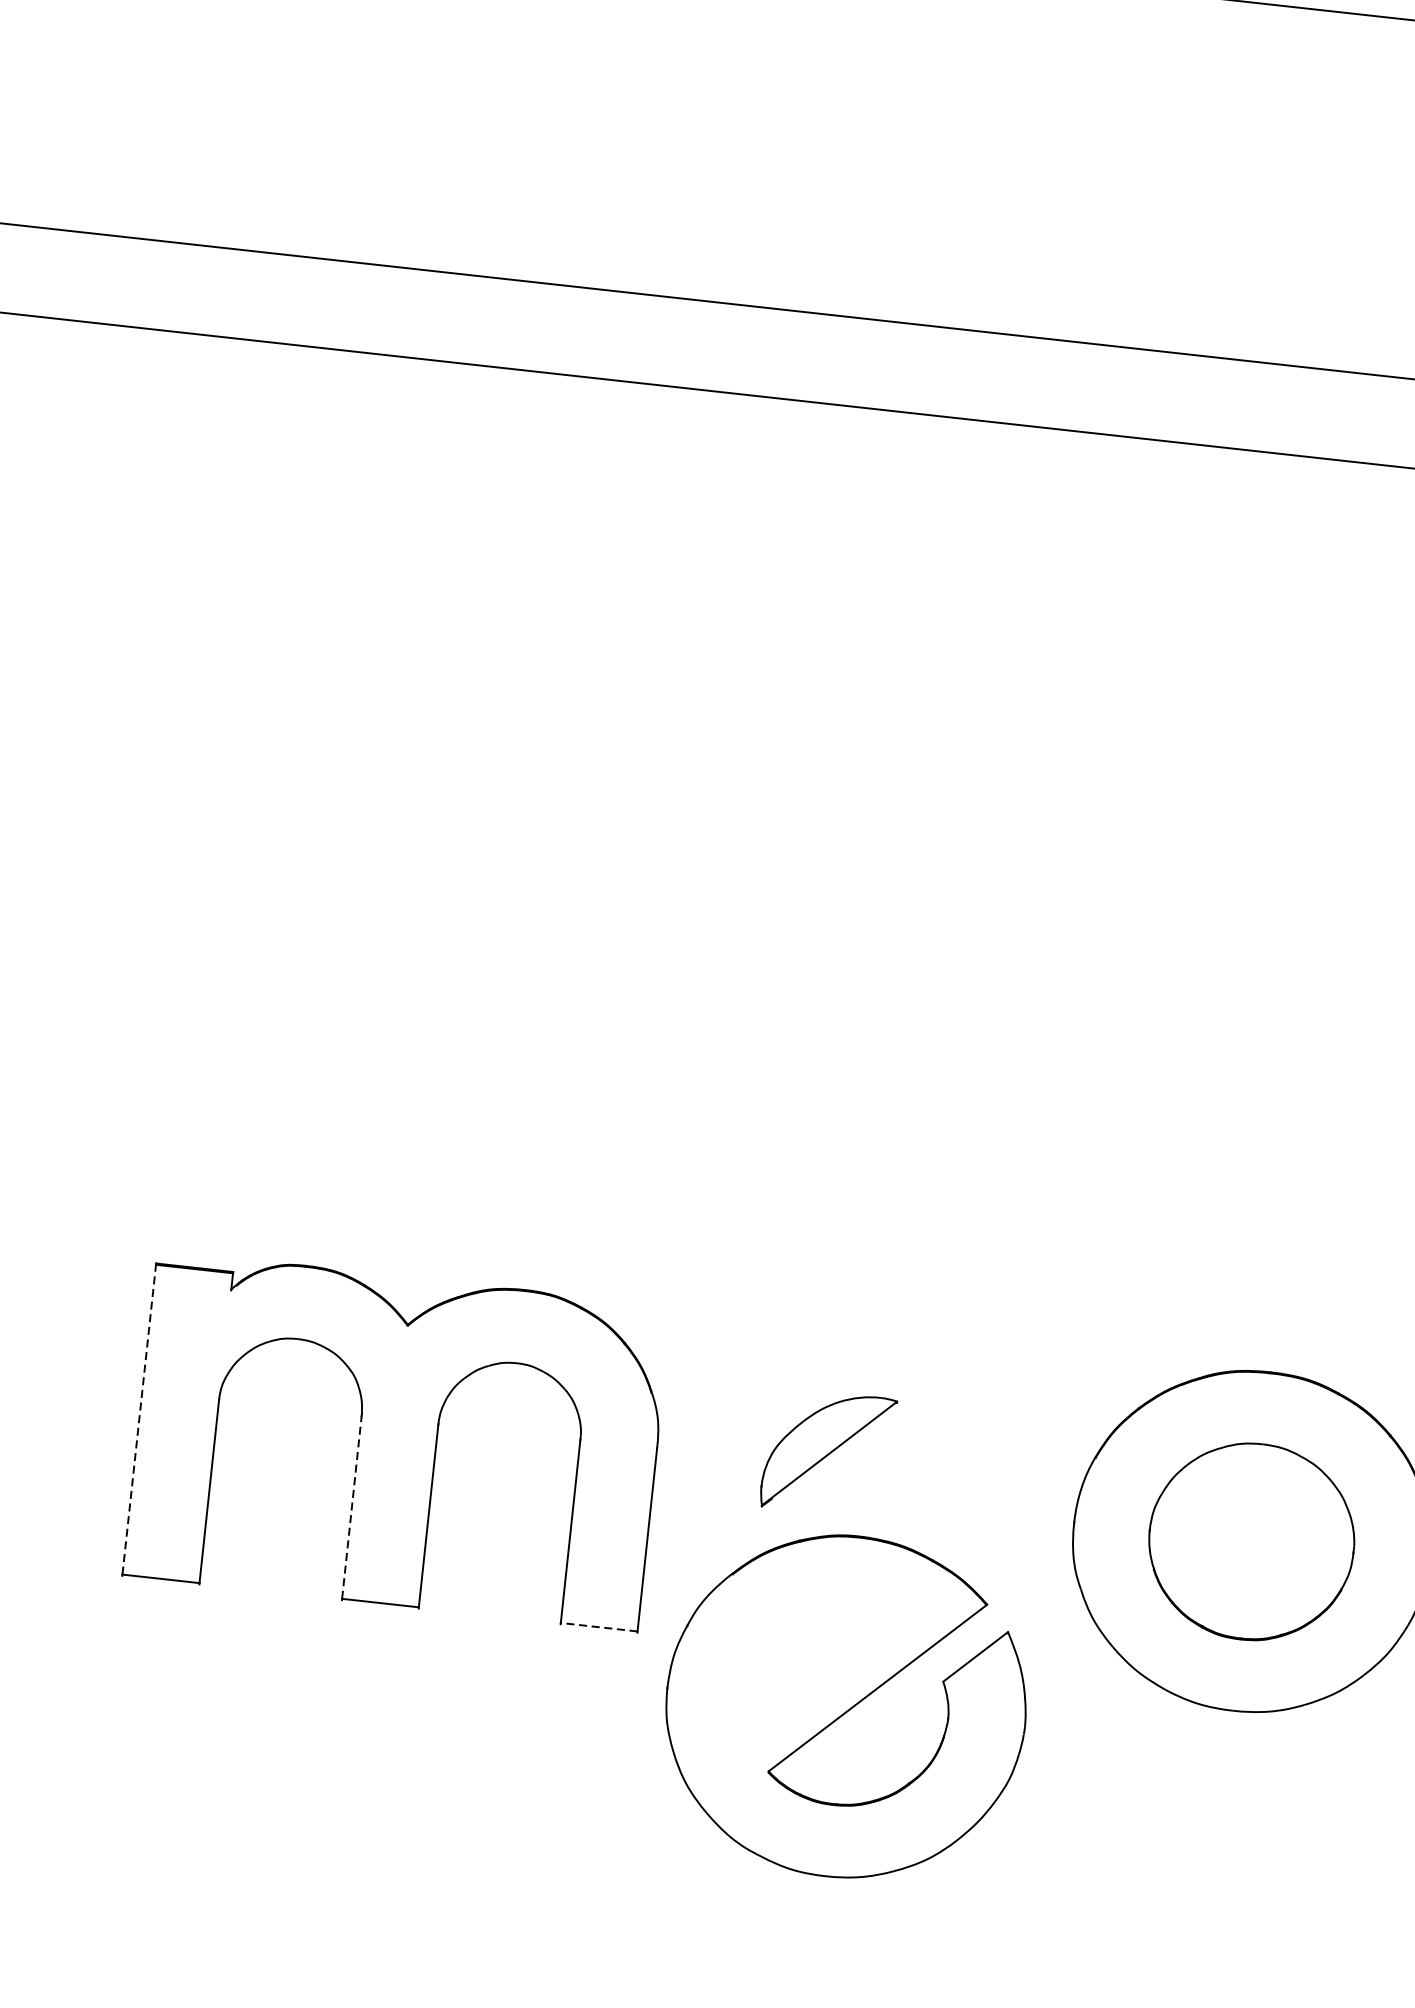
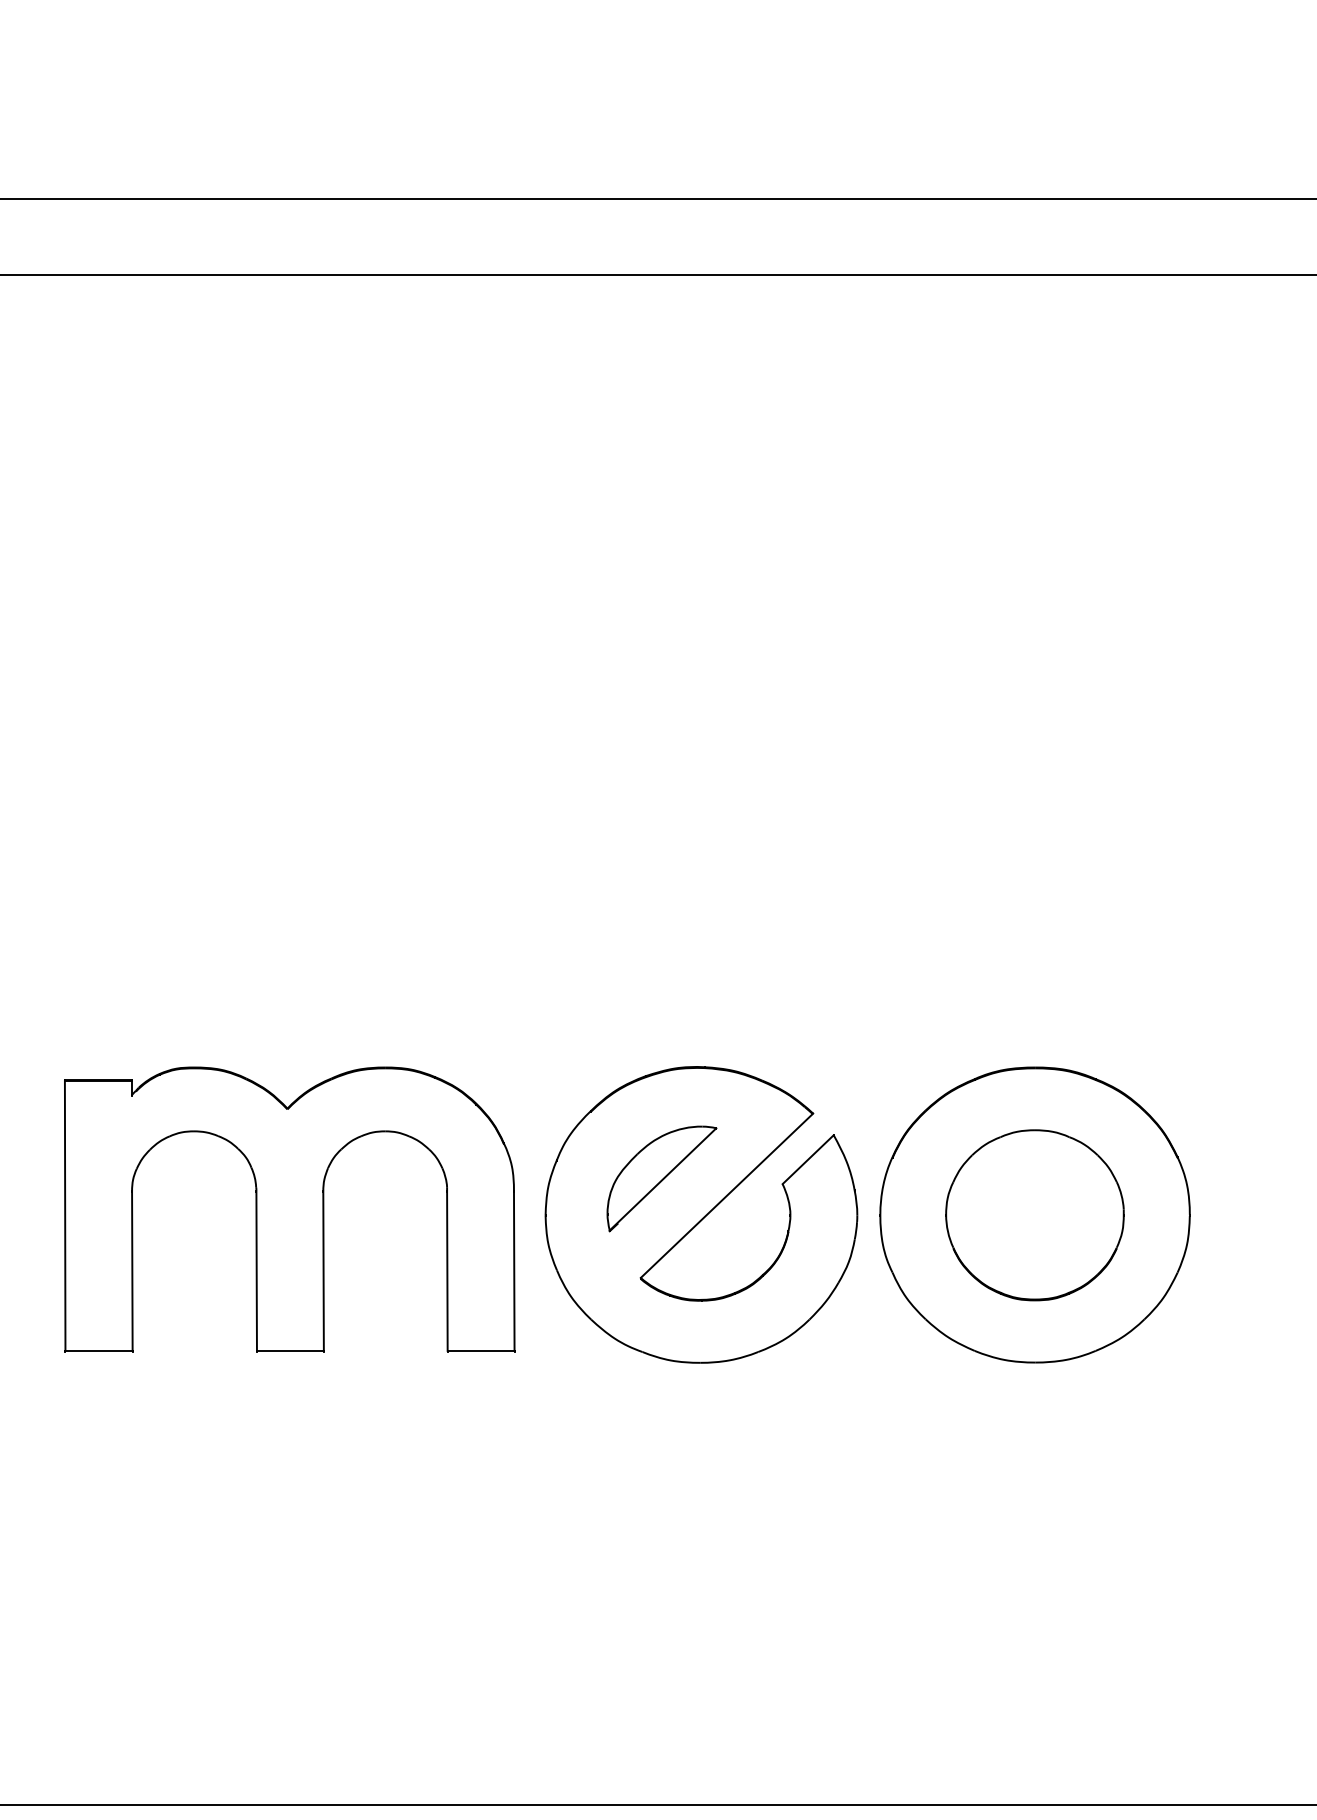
line: (139, 1419) -> (65, 1215), dashed -> solid
line: (351, 1507) -> (256, 1271), dashed -> solid
line: (598, 1626) -> (480, 1350), dashed -> solid
part: (846, 1706) -> (701, 1214), moved

